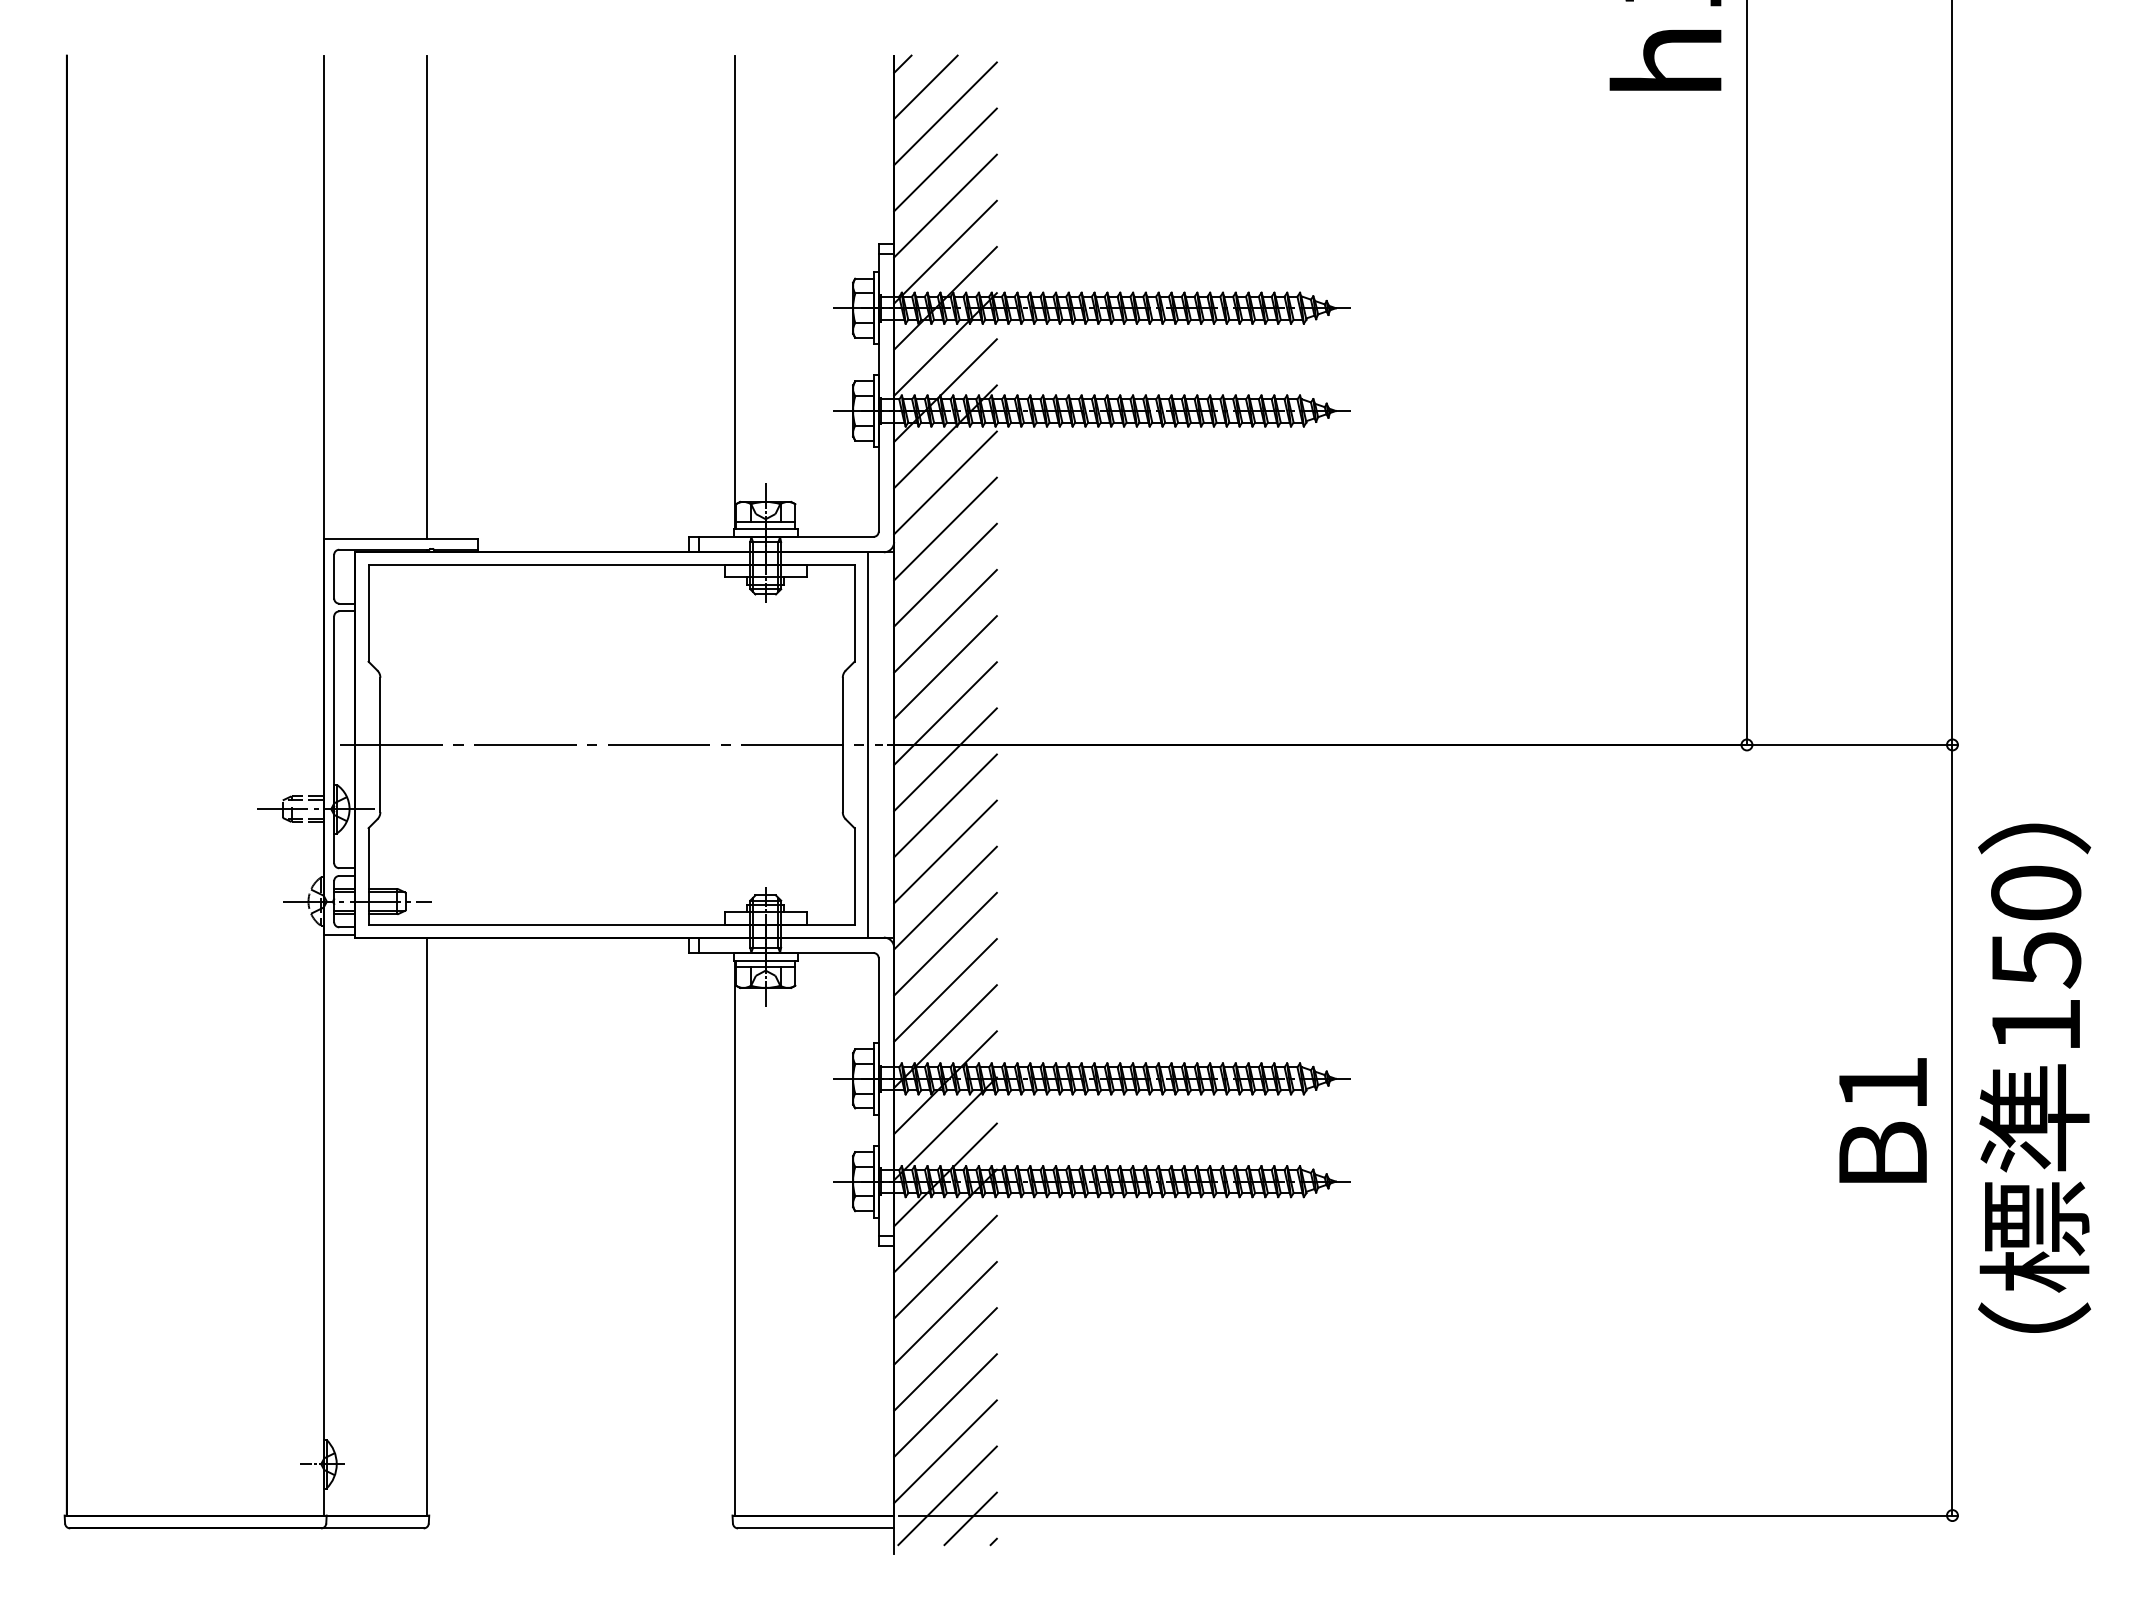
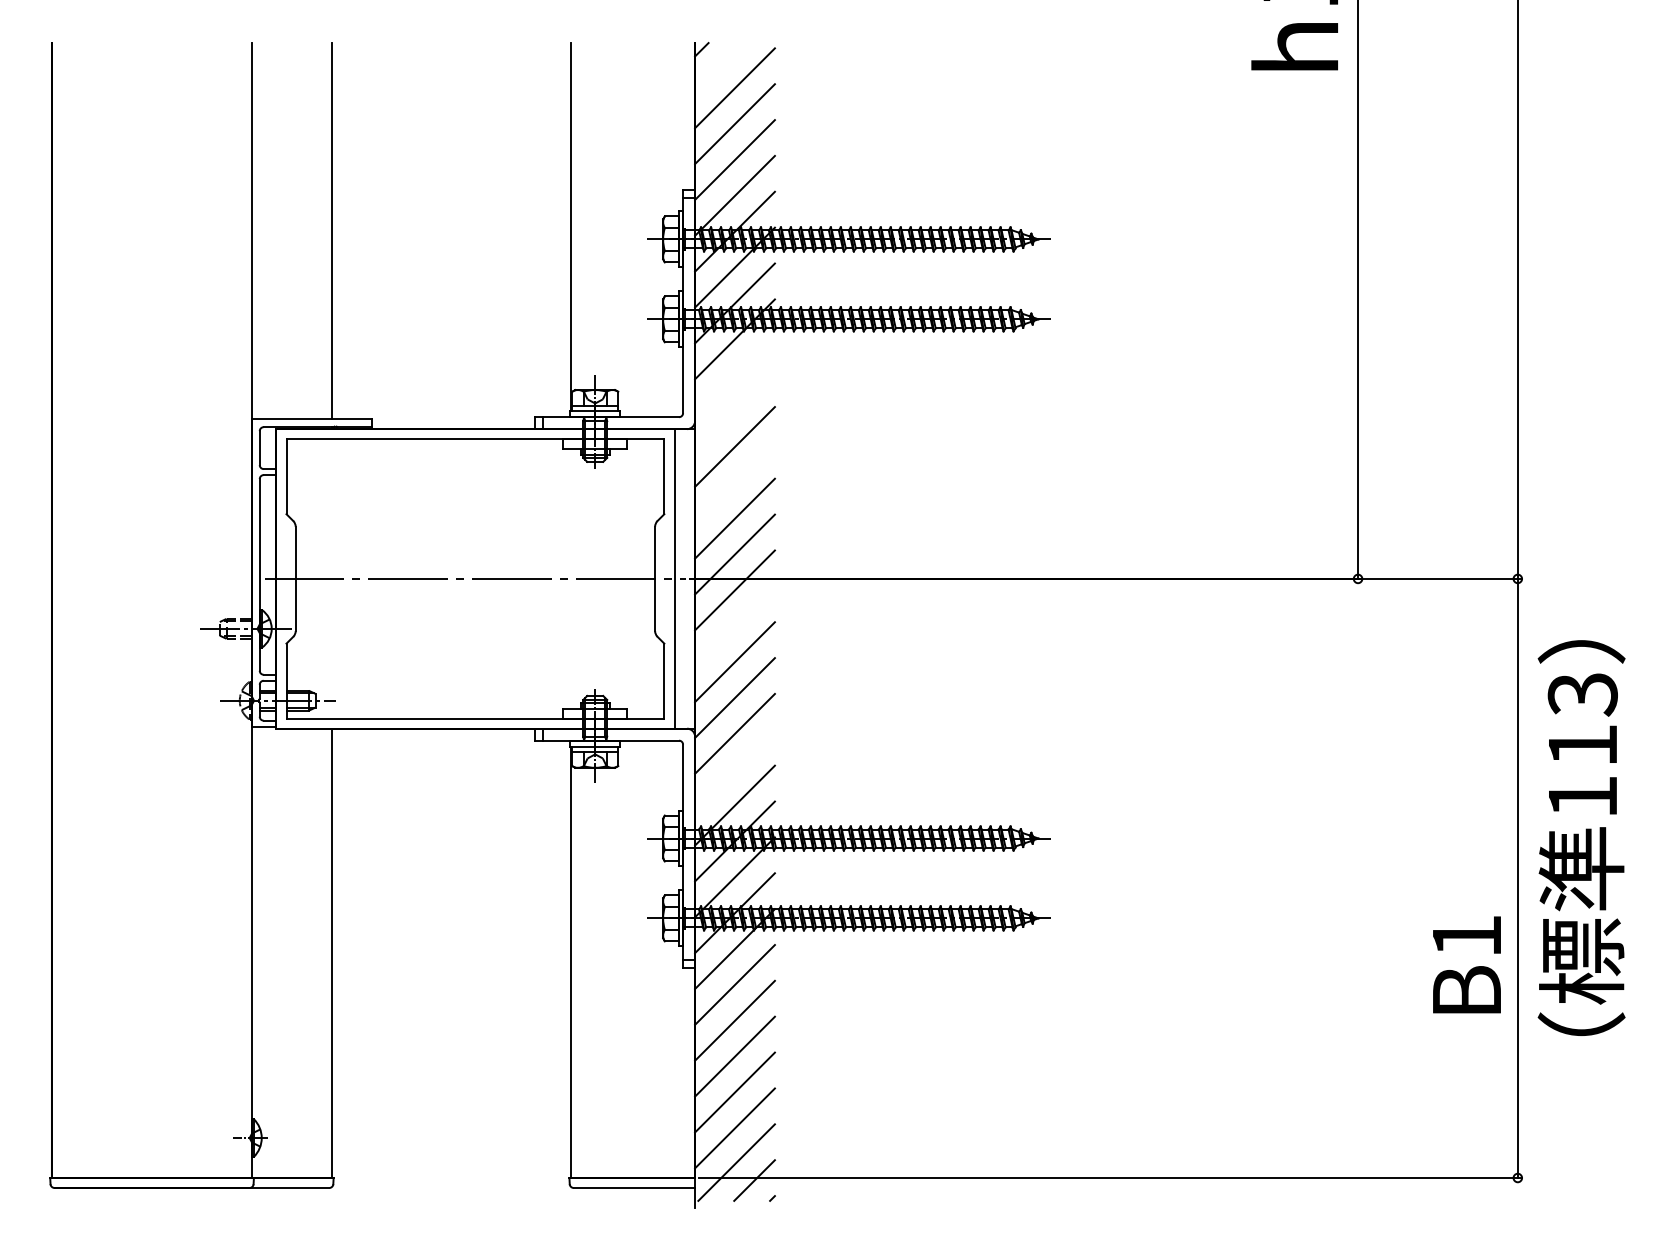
line: (925, 87) -> (719, 67), removed
line: (945, 482) -> (734, 374), removed
line: (945, 528) -> (734, 410), removed
line: (945, 620) -> (734, 482), removed
line: (945, 805) -> (734, 625), removed
text: (2036, 926) -> (1583, 720), 150 -> 113
line: (945, 990) -> (734, 769), removed
text: (1882, 1120) -> (1466, 964), moved

